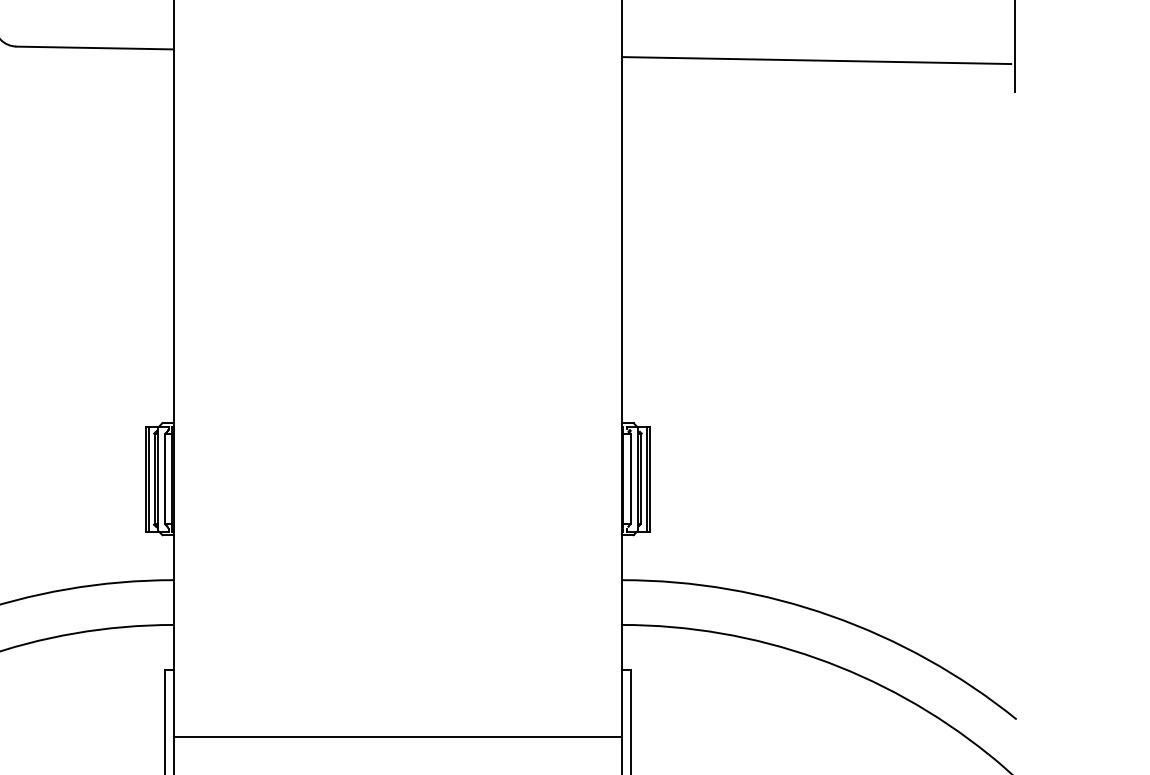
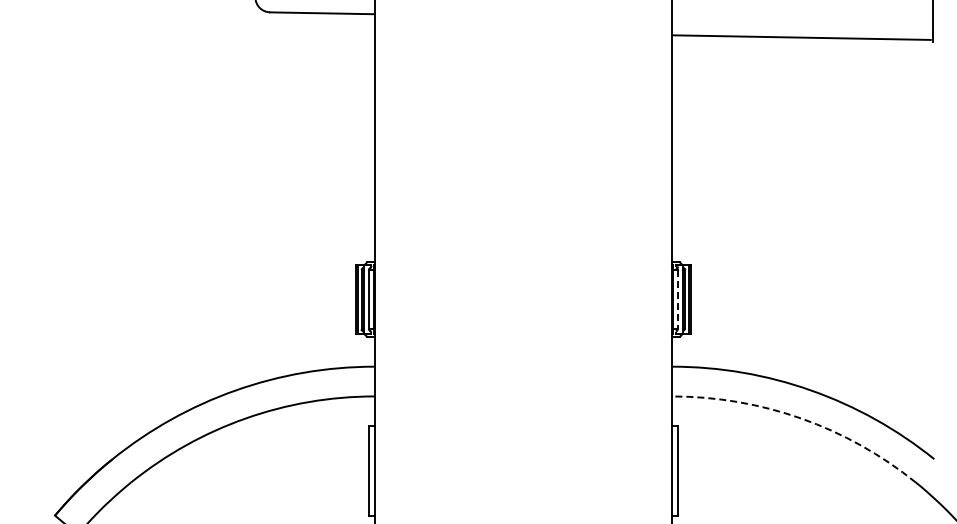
line: (816, 60) -> (801, 37), moved
line: (631, 478) -> (678, 299), solid -> dashed
arc: (816, 658) -> (801, 418), solid -> dashed
line: (398, 736) -> (523, 470), removed

